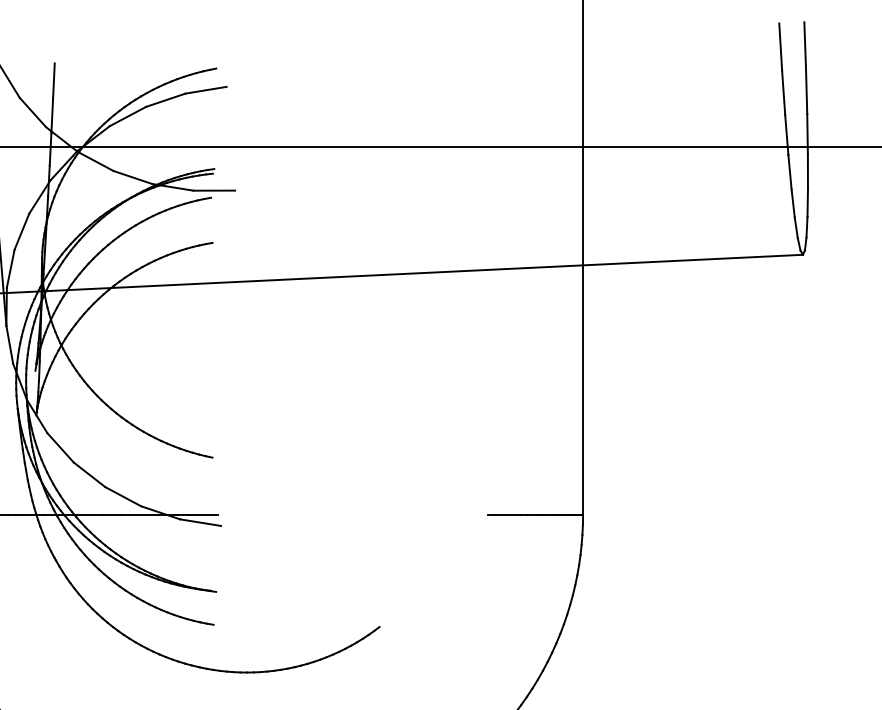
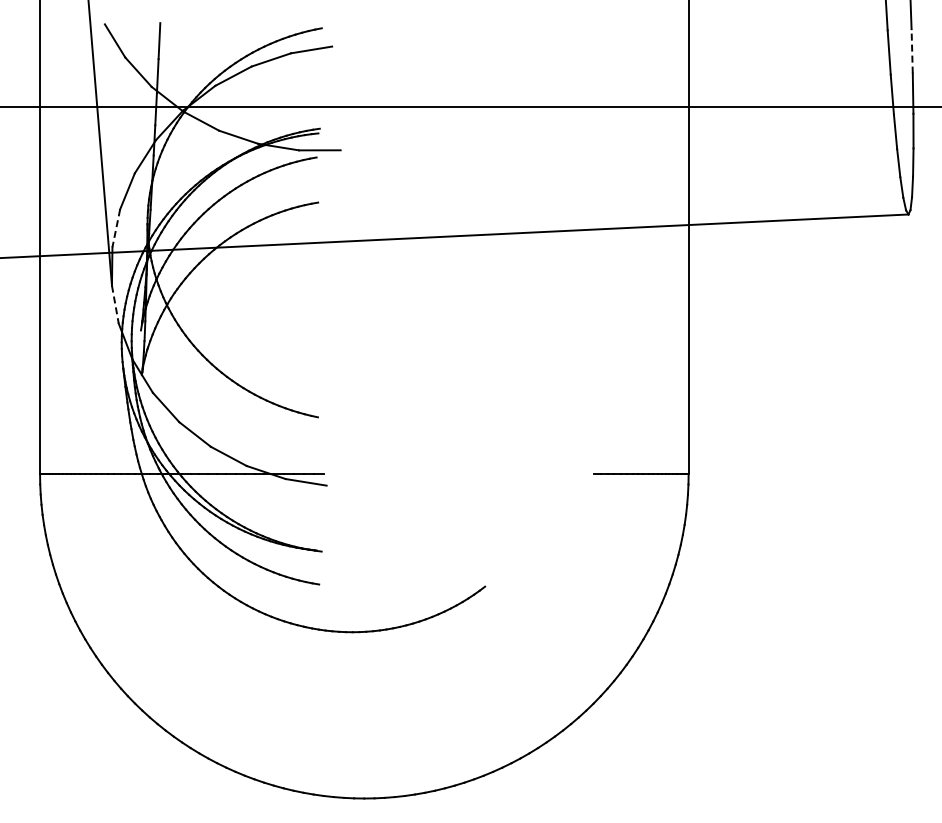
line: (806, 90) -> (912, 50), solid -> dashed
line: (10, 268) -> (116, 228), solid -> dashed
line: (9, 345) -> (115, 305), solid -> dashed

